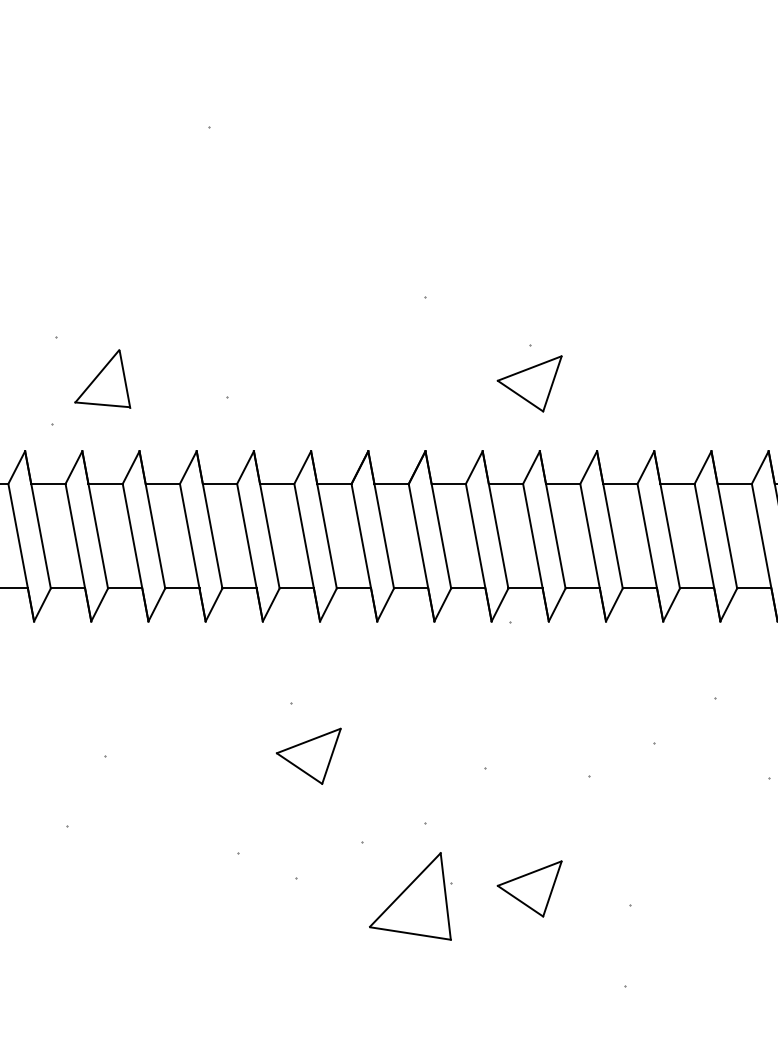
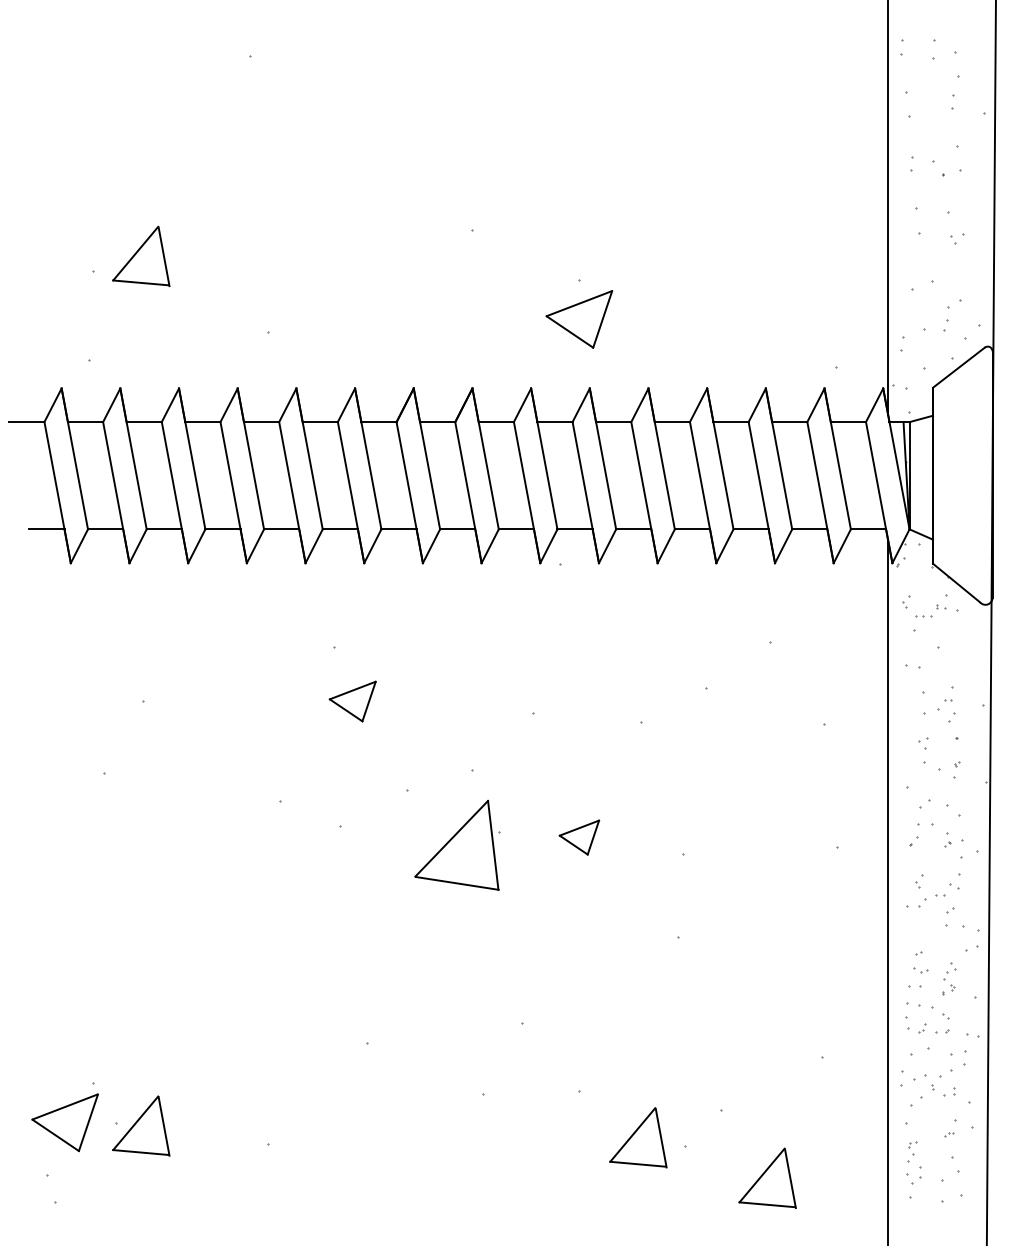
part: (102, 378) -> (141, 255), moved
part: (308, 756) -> (352, 701), size x0.7
part: (529, 888) -> (579, 837), size x0.6

